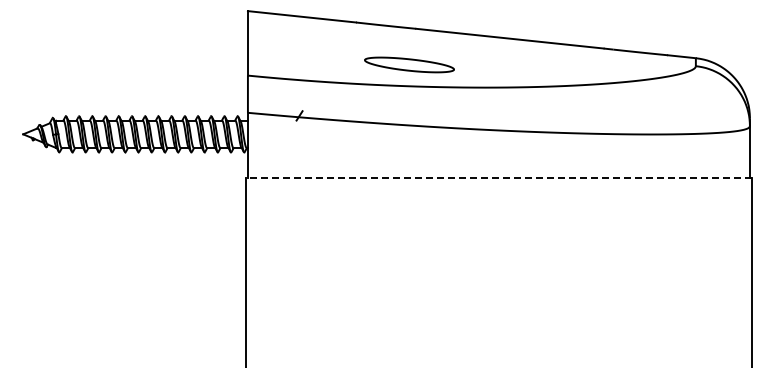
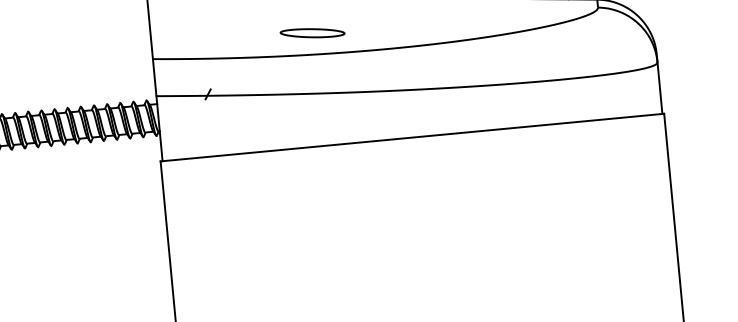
part: (408, 64) -> (311, 32), size x0.71
line: (498, 178) -> (412, 137), dashed -> solid

